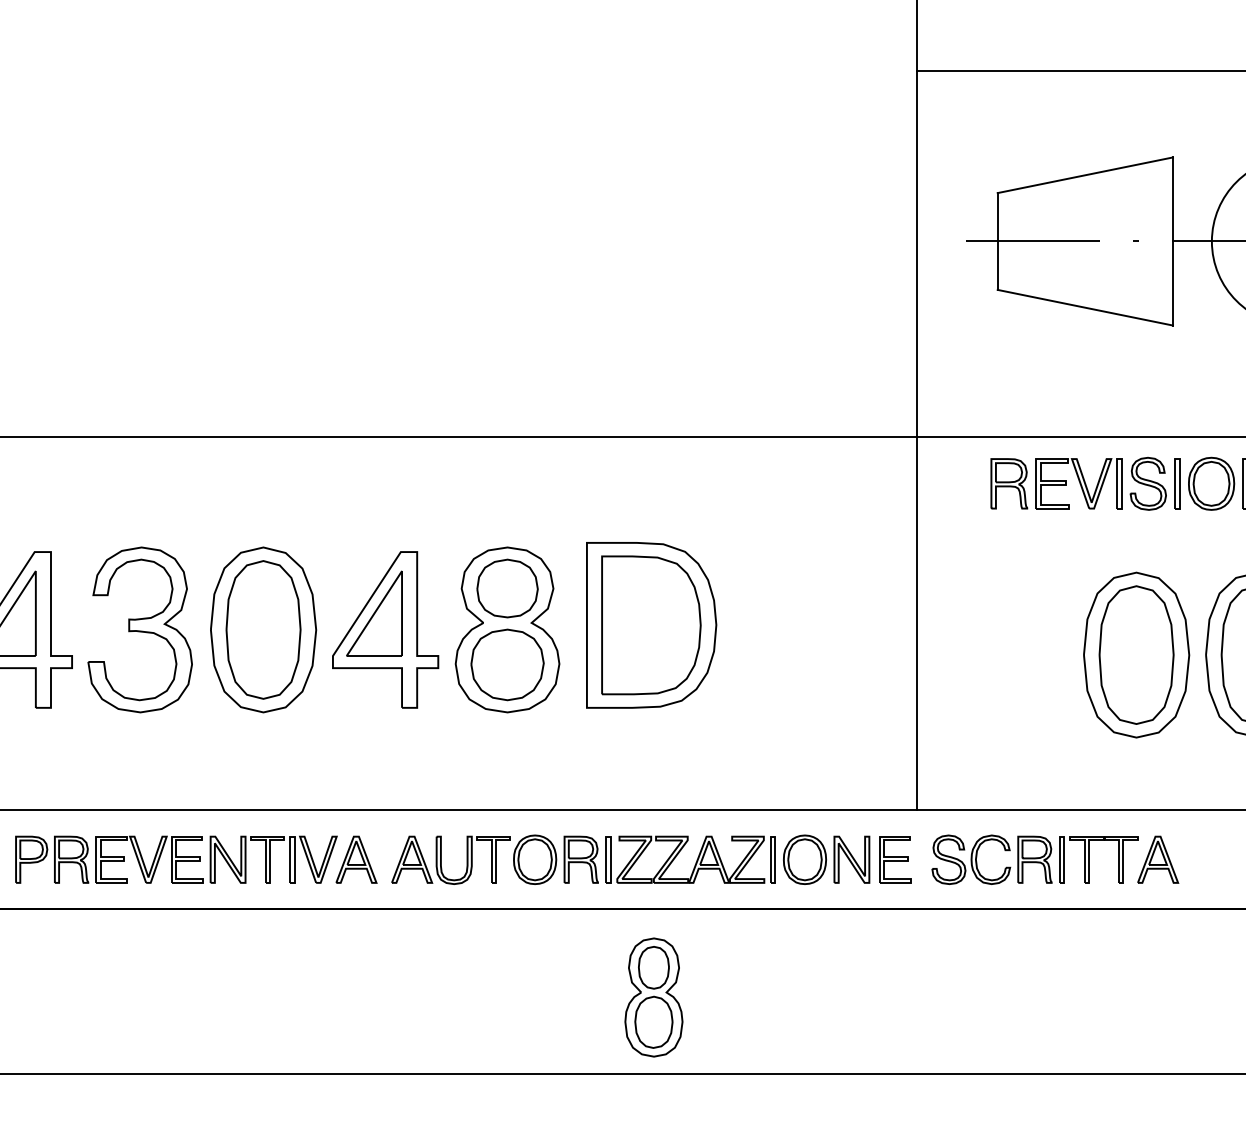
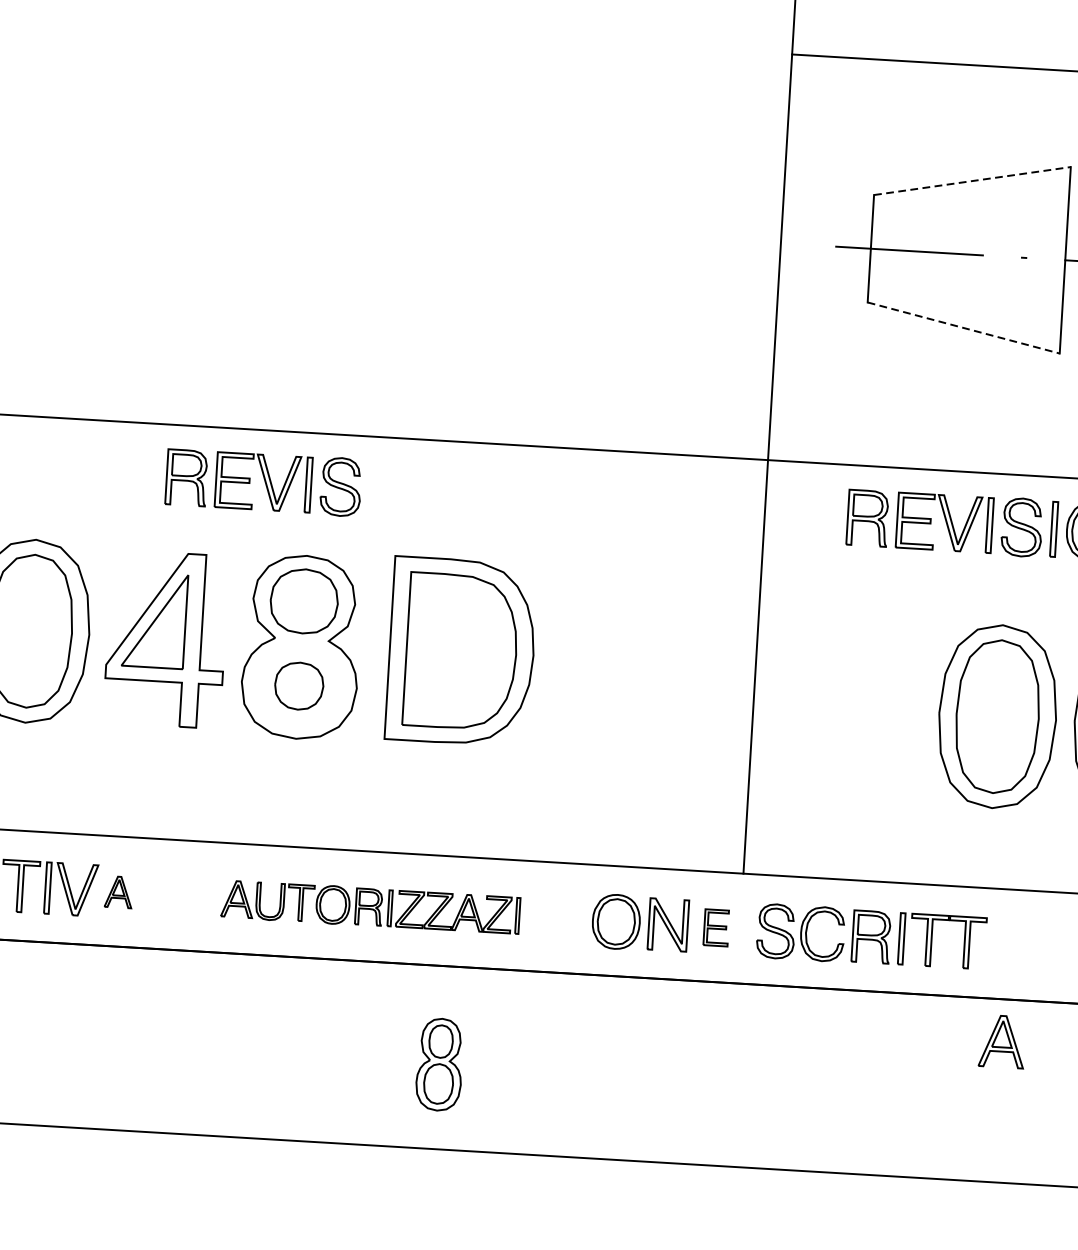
line: (1085, 175) -> (972, 181), solid -> dashed
line: (1085, 307) -> (963, 327), solid -> dashed
part: (464, 483) -> (263, 482), added
part: (507, 664) -> (299, 685), size x0.6
part: (356, 859) -> (118, 892), size x0.6
part: (583, 859) -> (370, 906), size x0.7
part: (895, 859) -> (716, 927), size x0.7
part: (1158, 859) -> (1002, 1041), moved
part: (653, 997) -> (439, 1064), size x0.7

